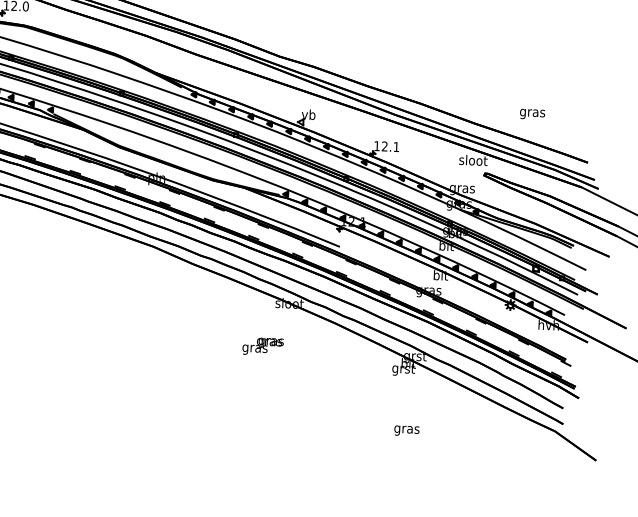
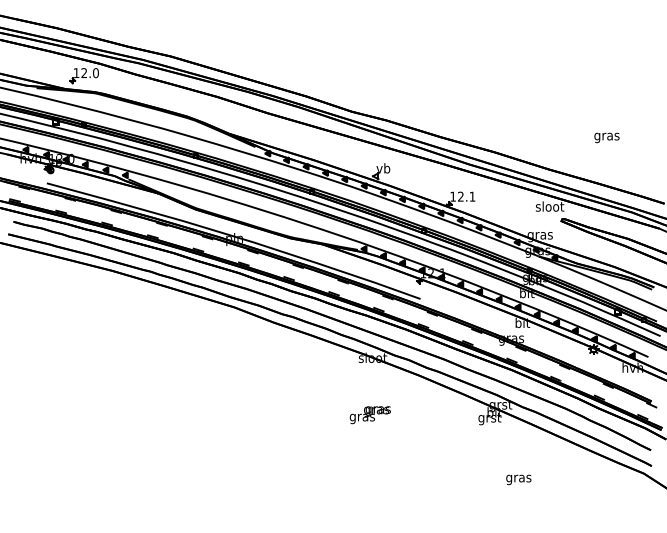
text: (532, 113) -> (606, 137), moved
text: (262, 346) -> (369, 415), moved
text: (406, 430) -> (518, 479), moved

